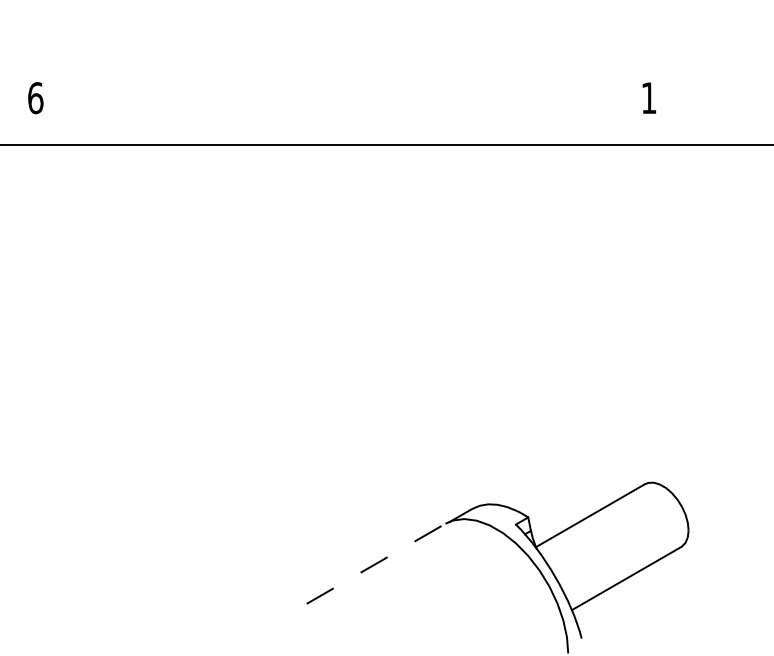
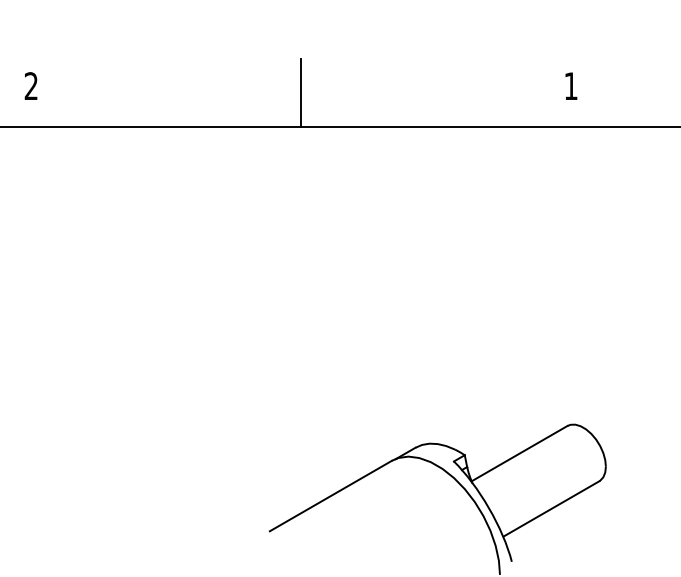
text: (35, 98) -> (31, 86), 6 -> 2
line: (342, 105) -> (301, 92), added
line: (376, 563) -> (331, 495), dashed -> solid

